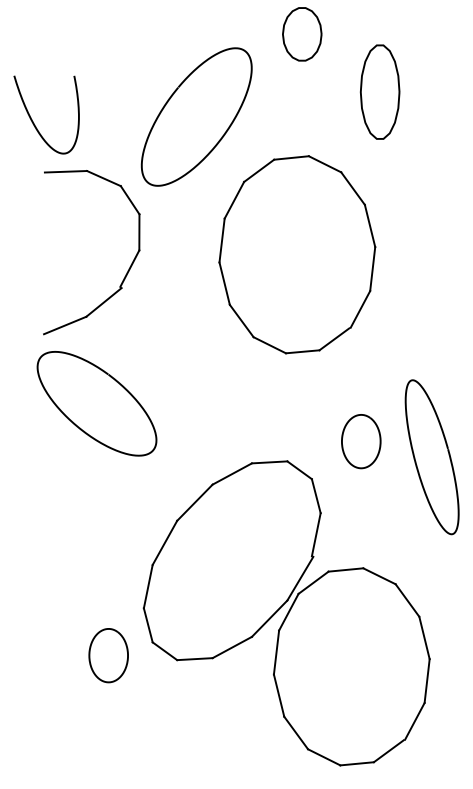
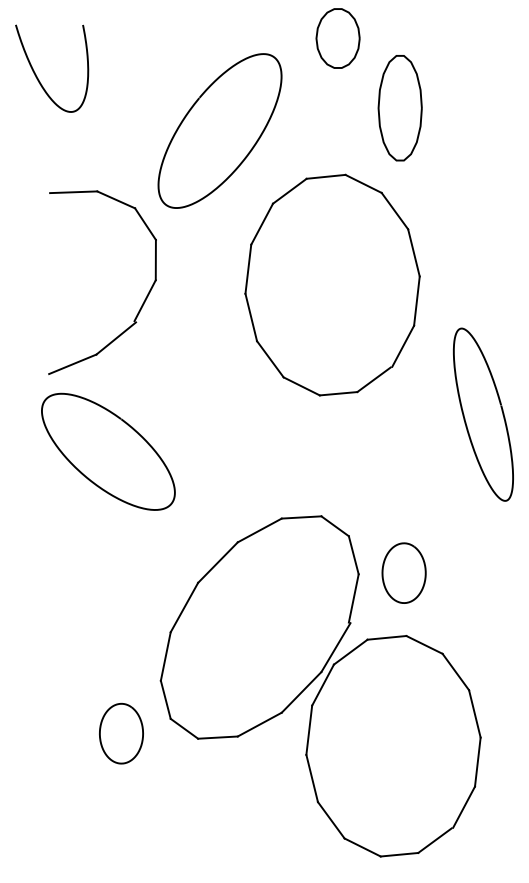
part: (379, 92) -> (399, 108), moved
curve: (33, 121) -> (37, 76), moved
curve: (342, 440) -> (383, 572), moved
curve: (448, 454) -> (501, 411), moved

